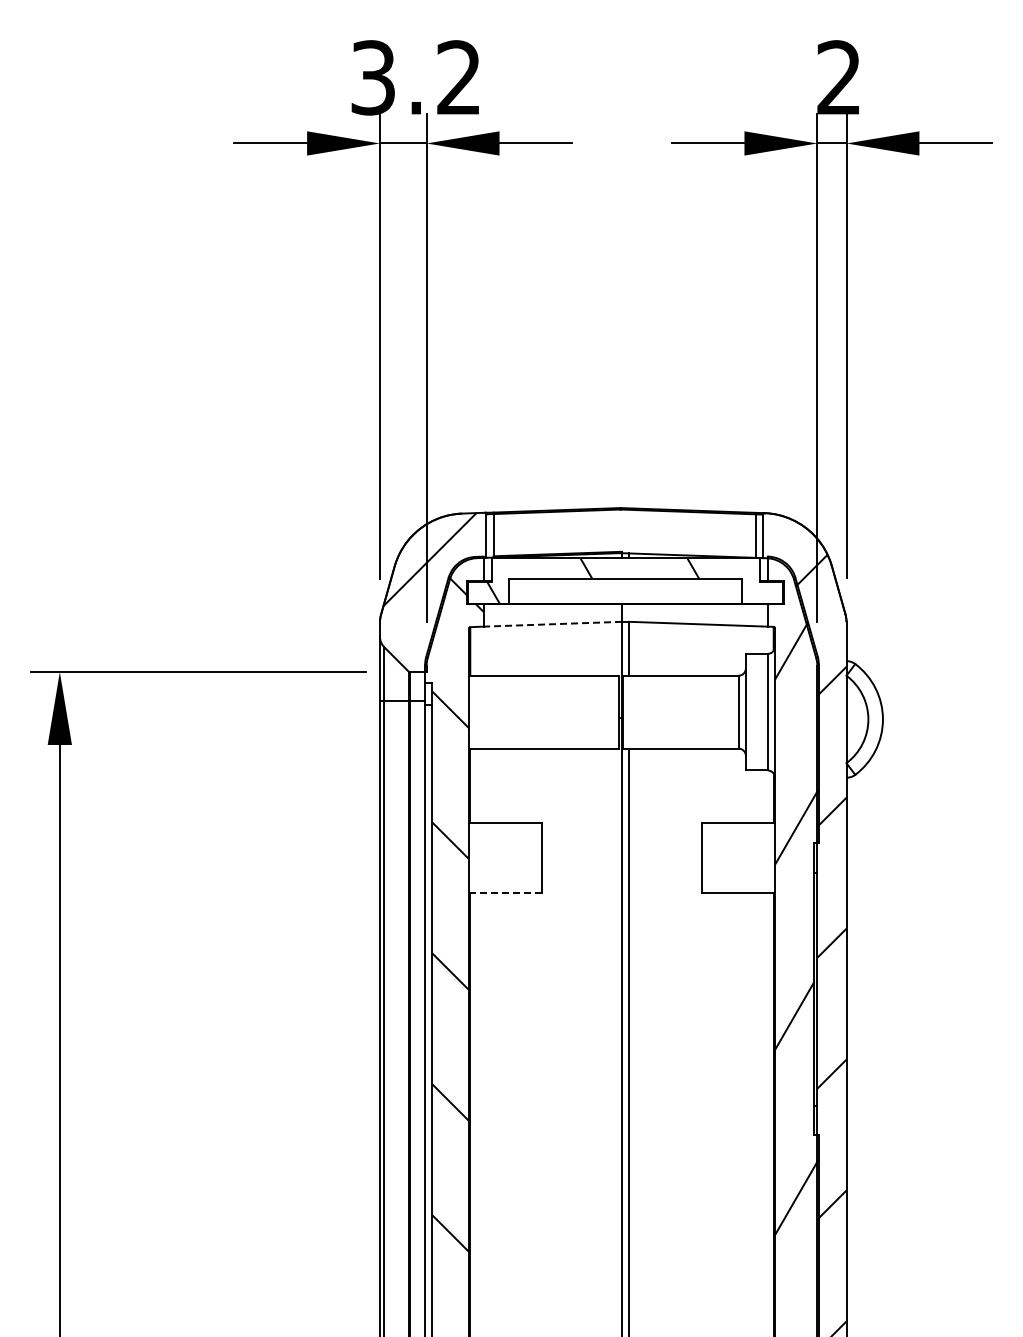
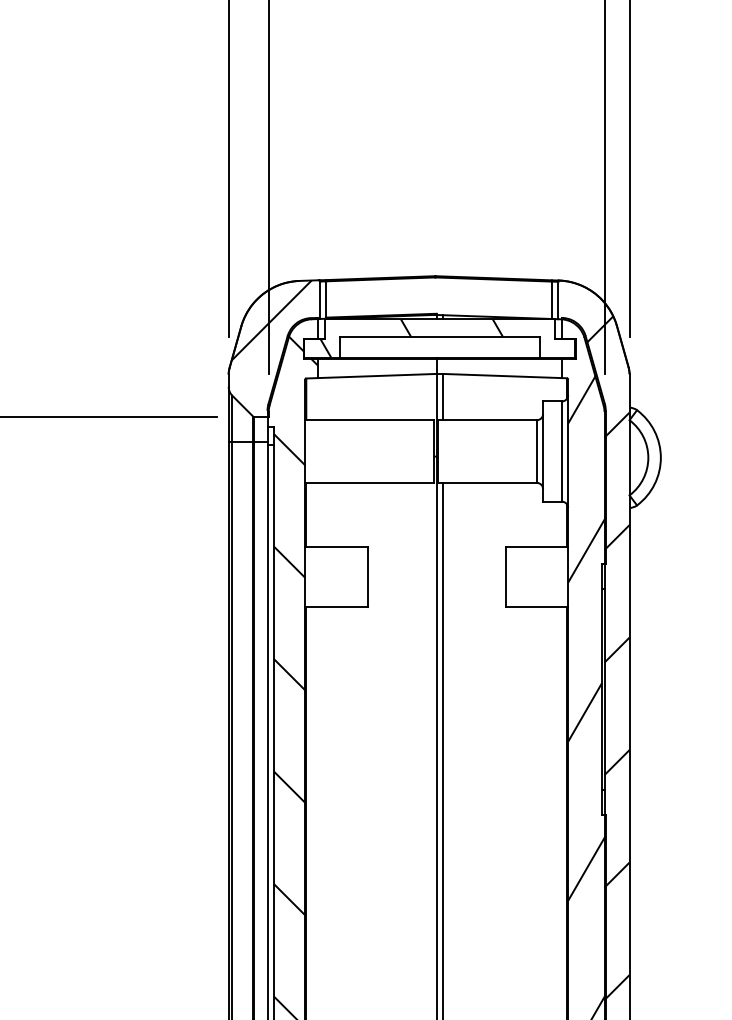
line: (552, 624) -> (376, 376), dashed -> solid
line: (505, 892) -> (336, 606), dashed -> solid

